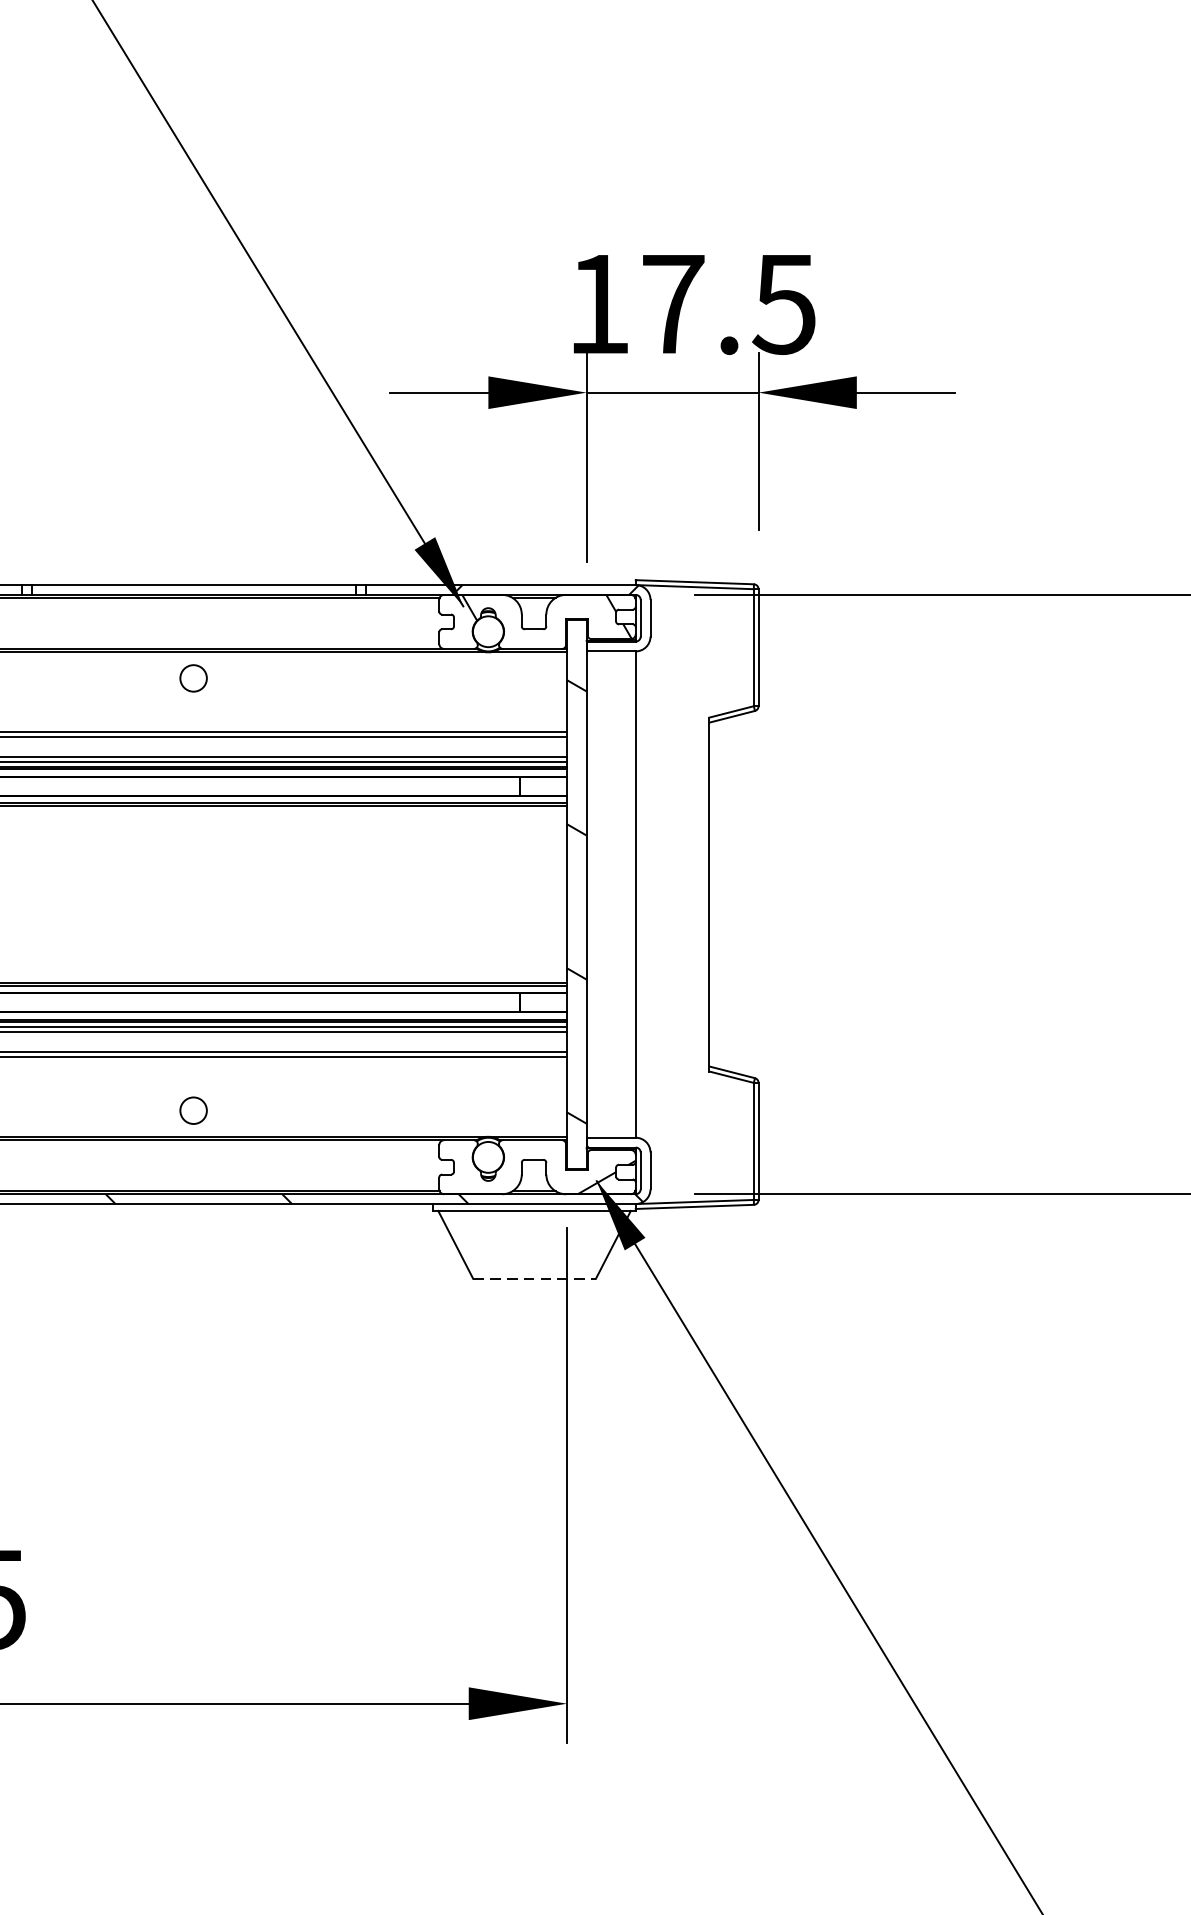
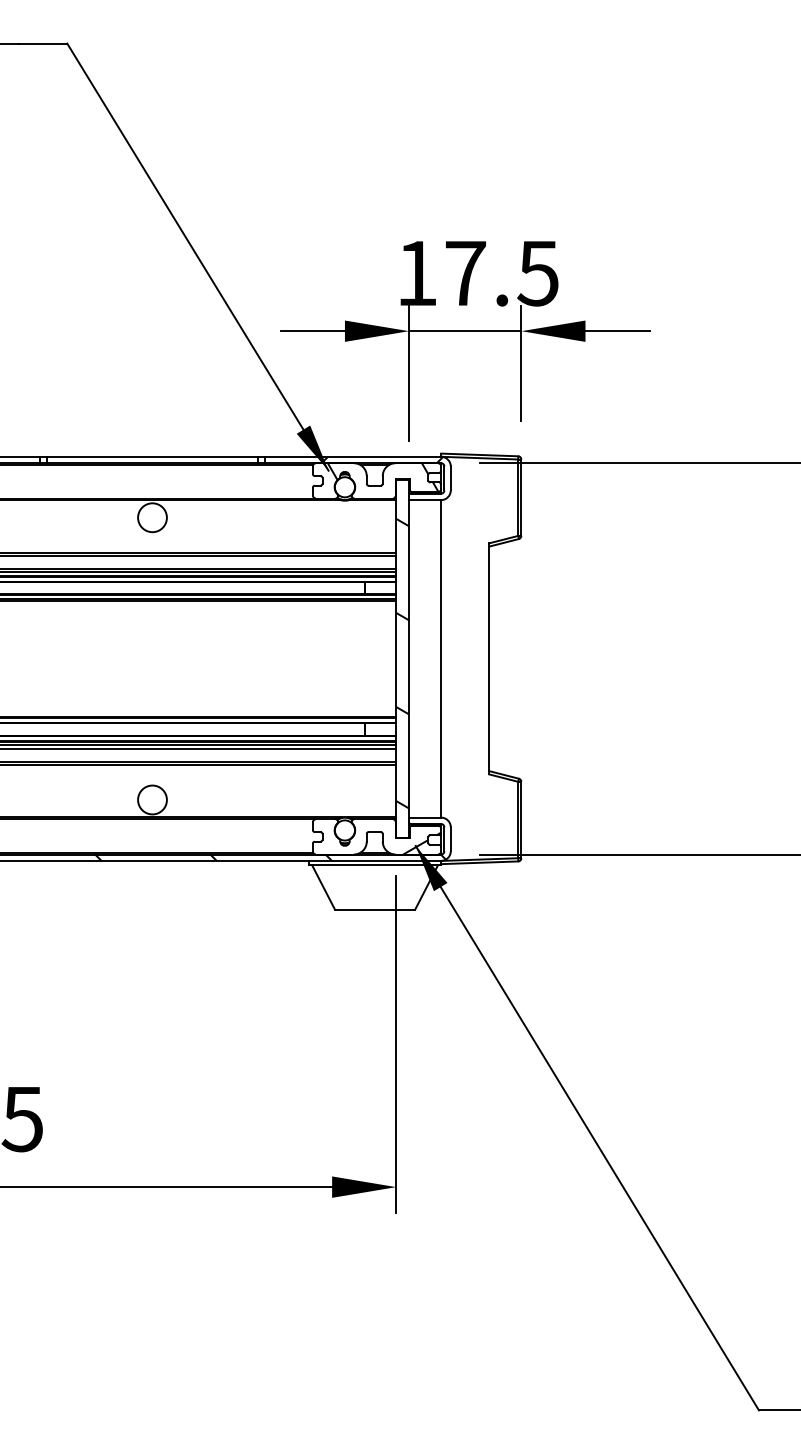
circle: (193, 678) -> (152, 517), size x1.67
circle: (193, 1109) -> (152, 799), size x1.67
line: (535, 1278) -> (375, 909), dashed -> solid

